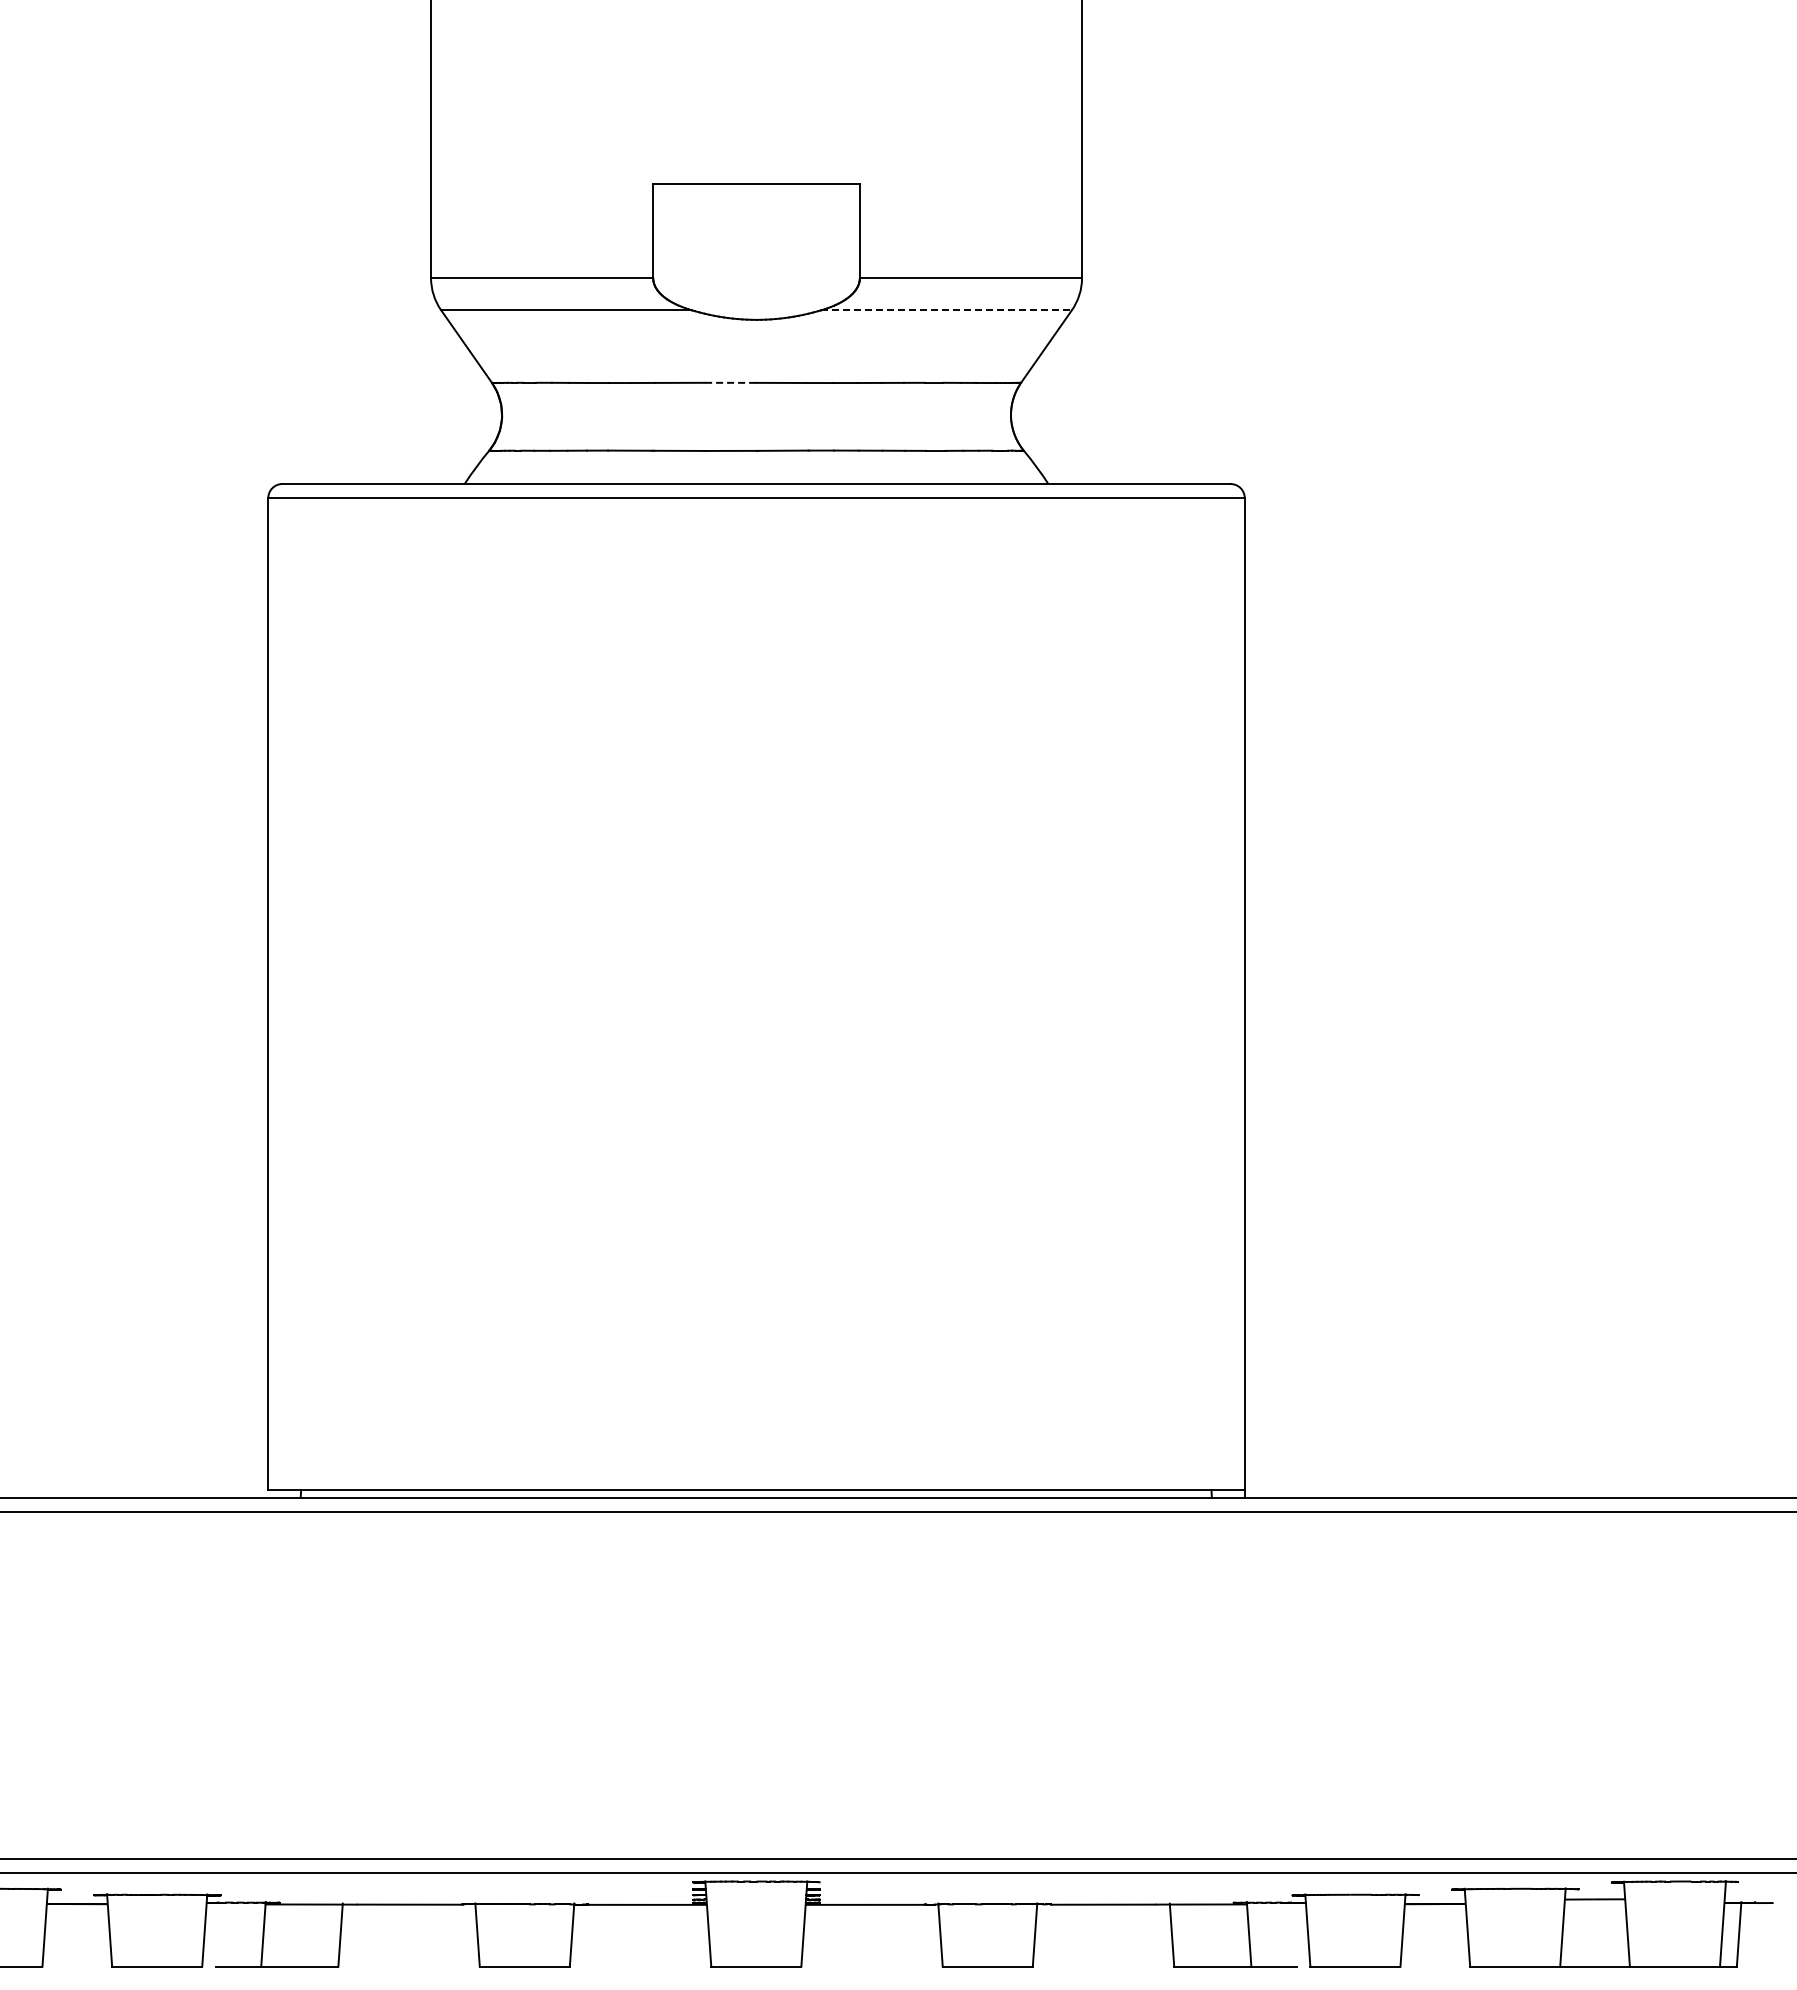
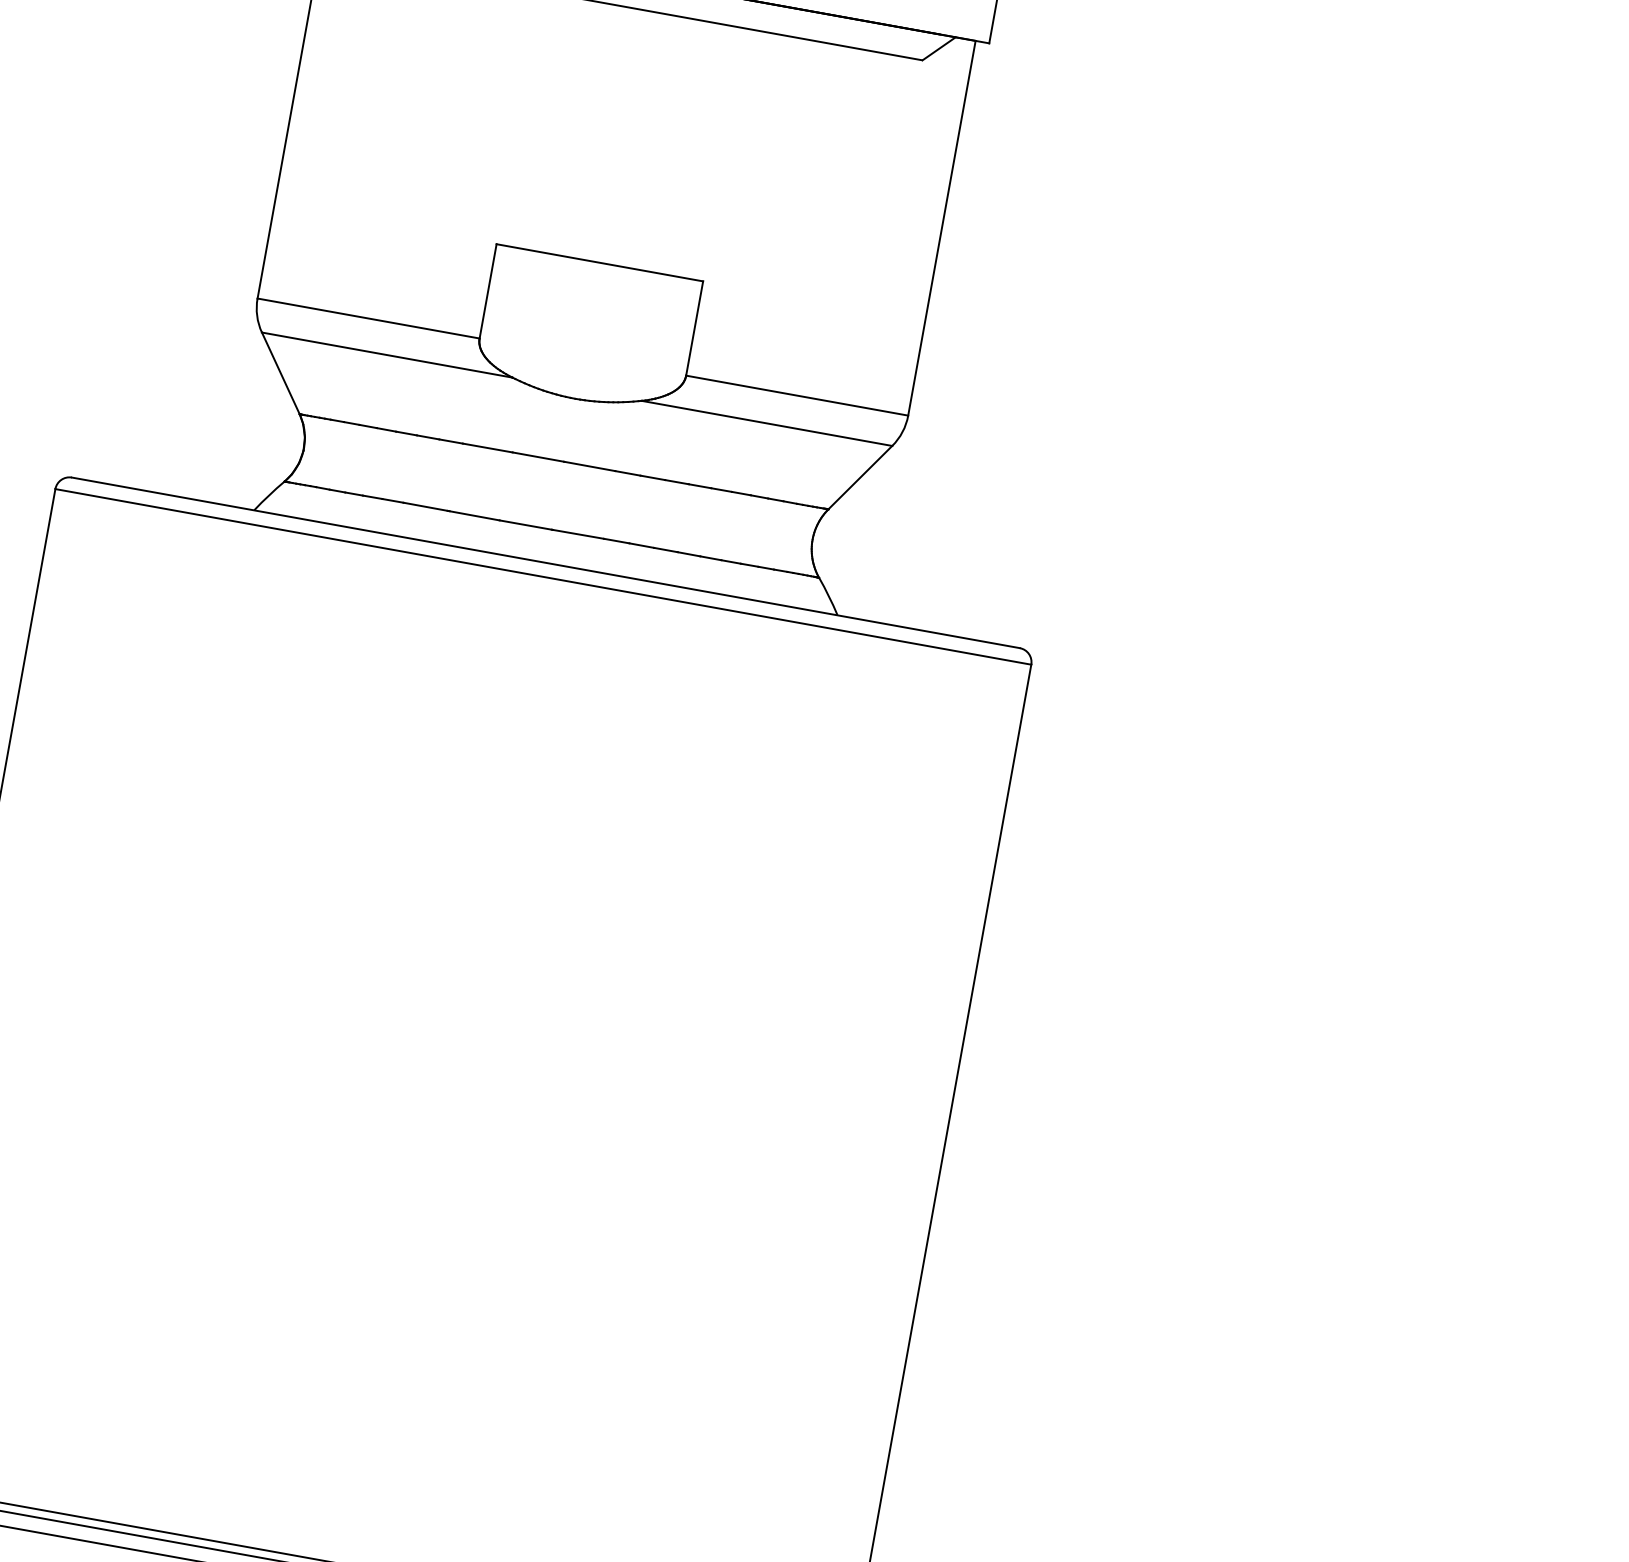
line: (947, 310) -> (767, 423), dashed -> solid
line: (730, 382) -> (538, 456), dashed -> solid

